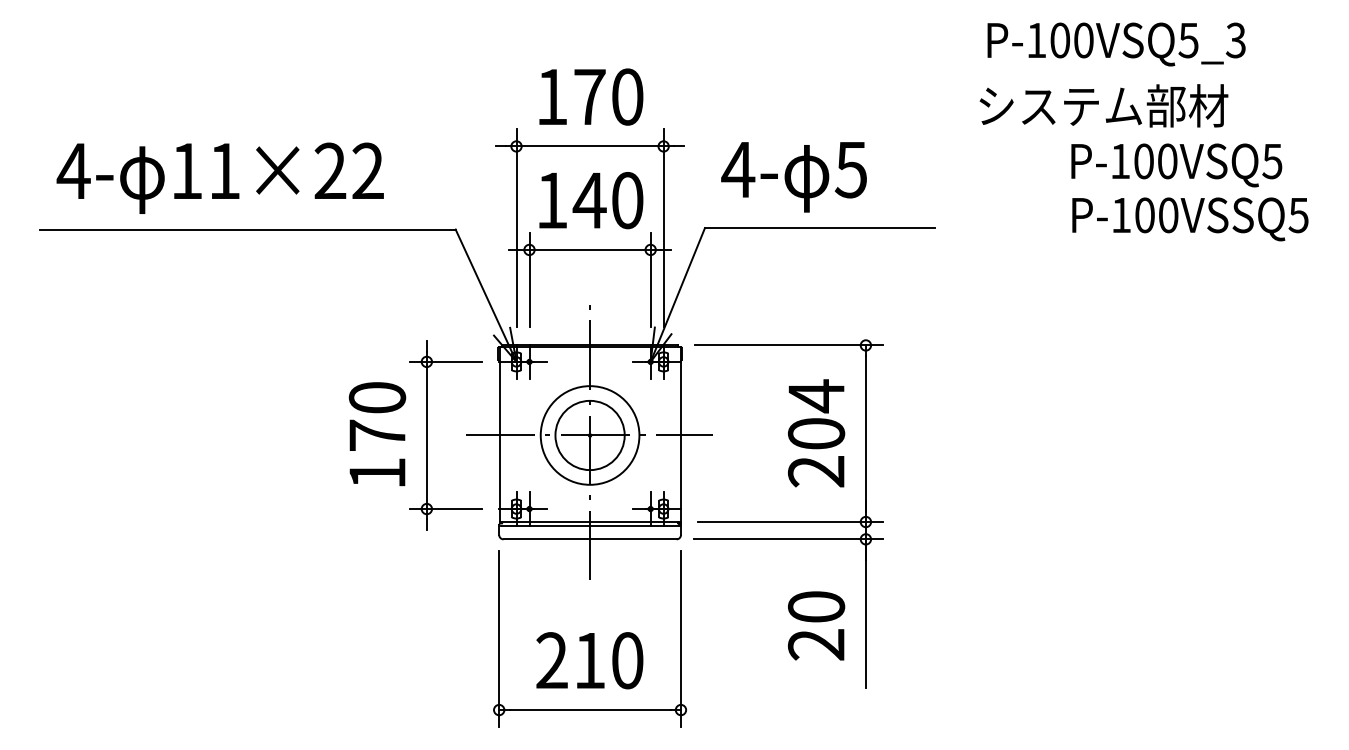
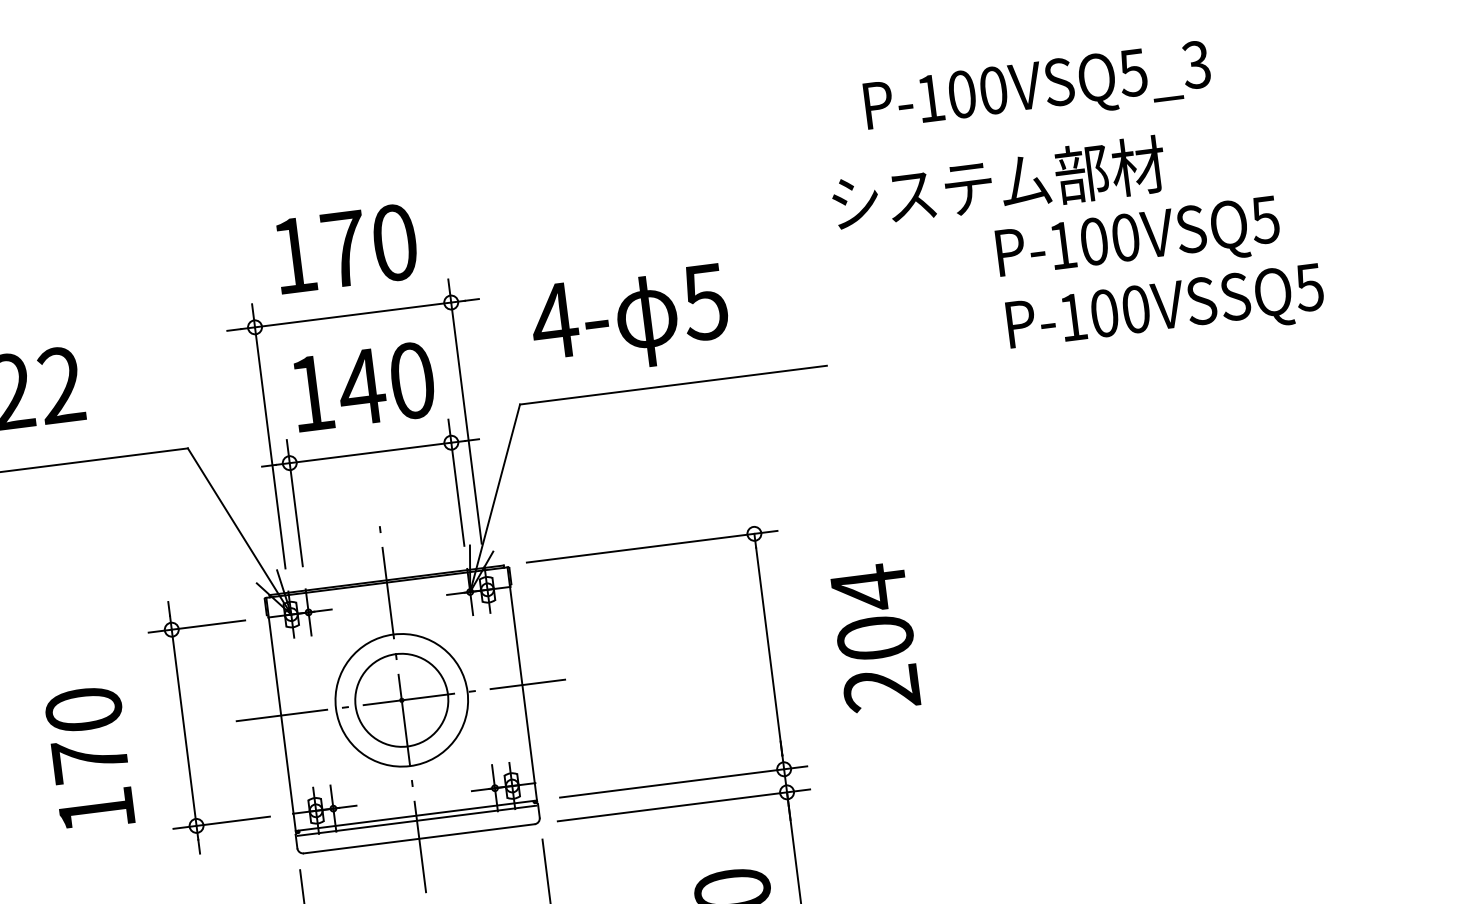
text: (1103, 105) -> (998, 183), moved
text: (816, 433) -> (875, 637), moved
text: (377, 434) -> (90, 758), moved

